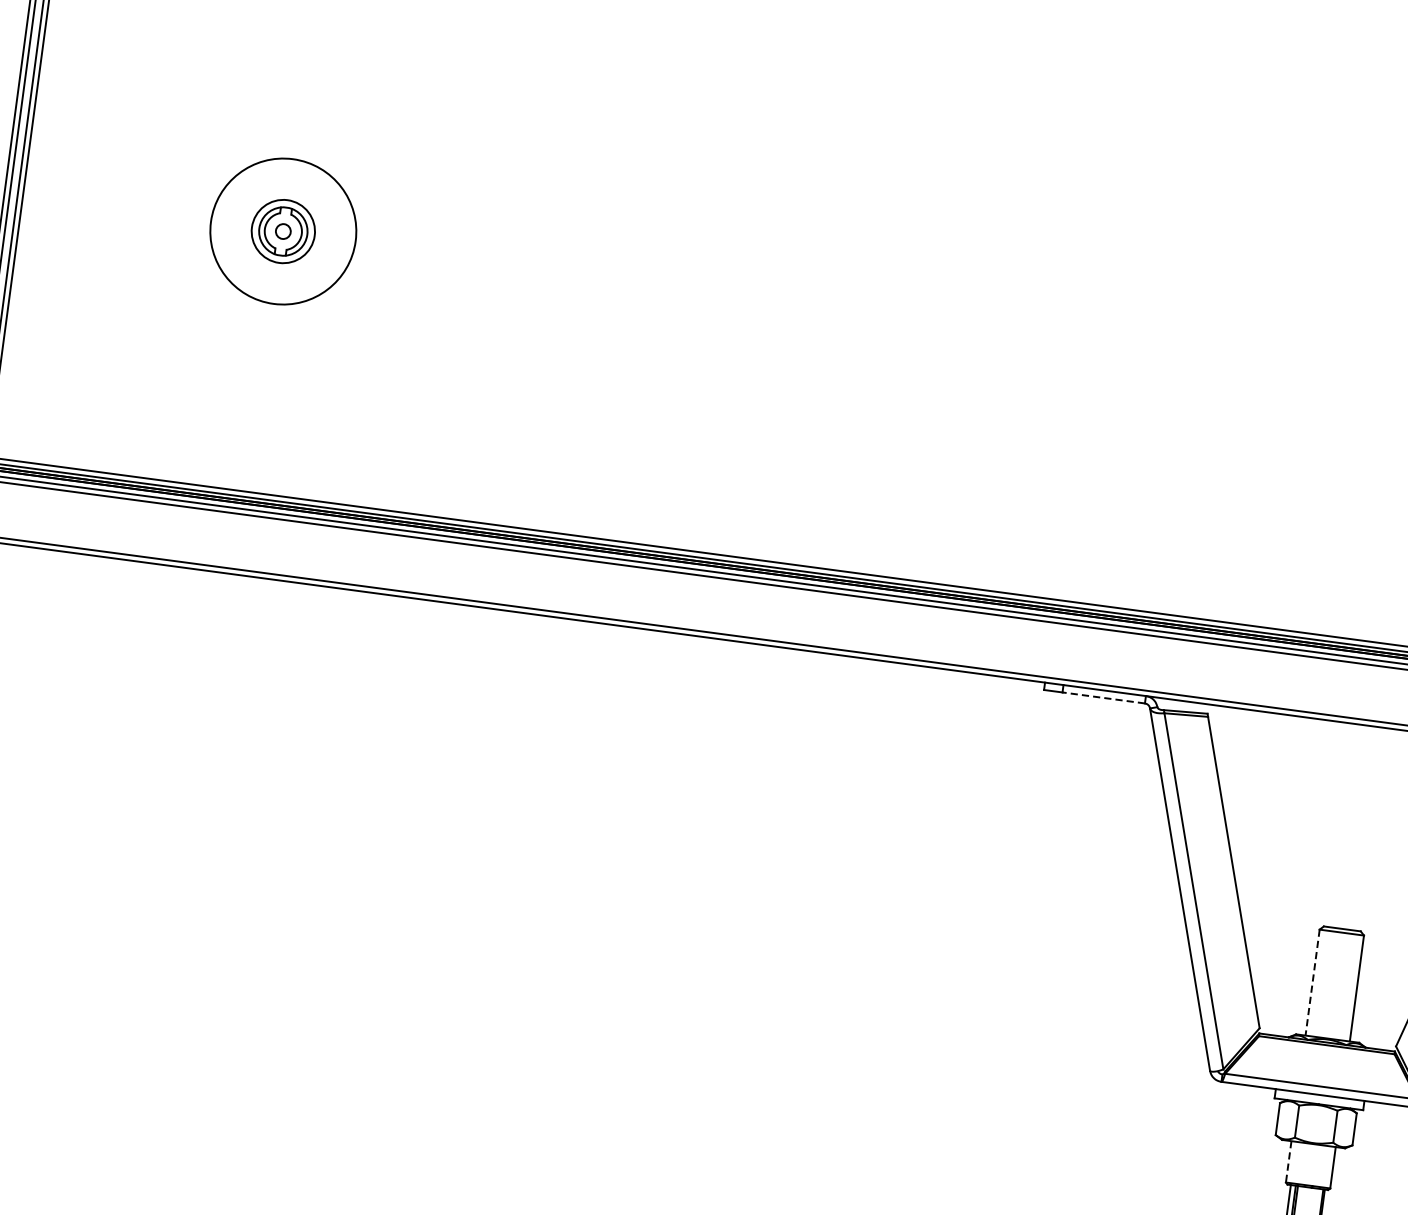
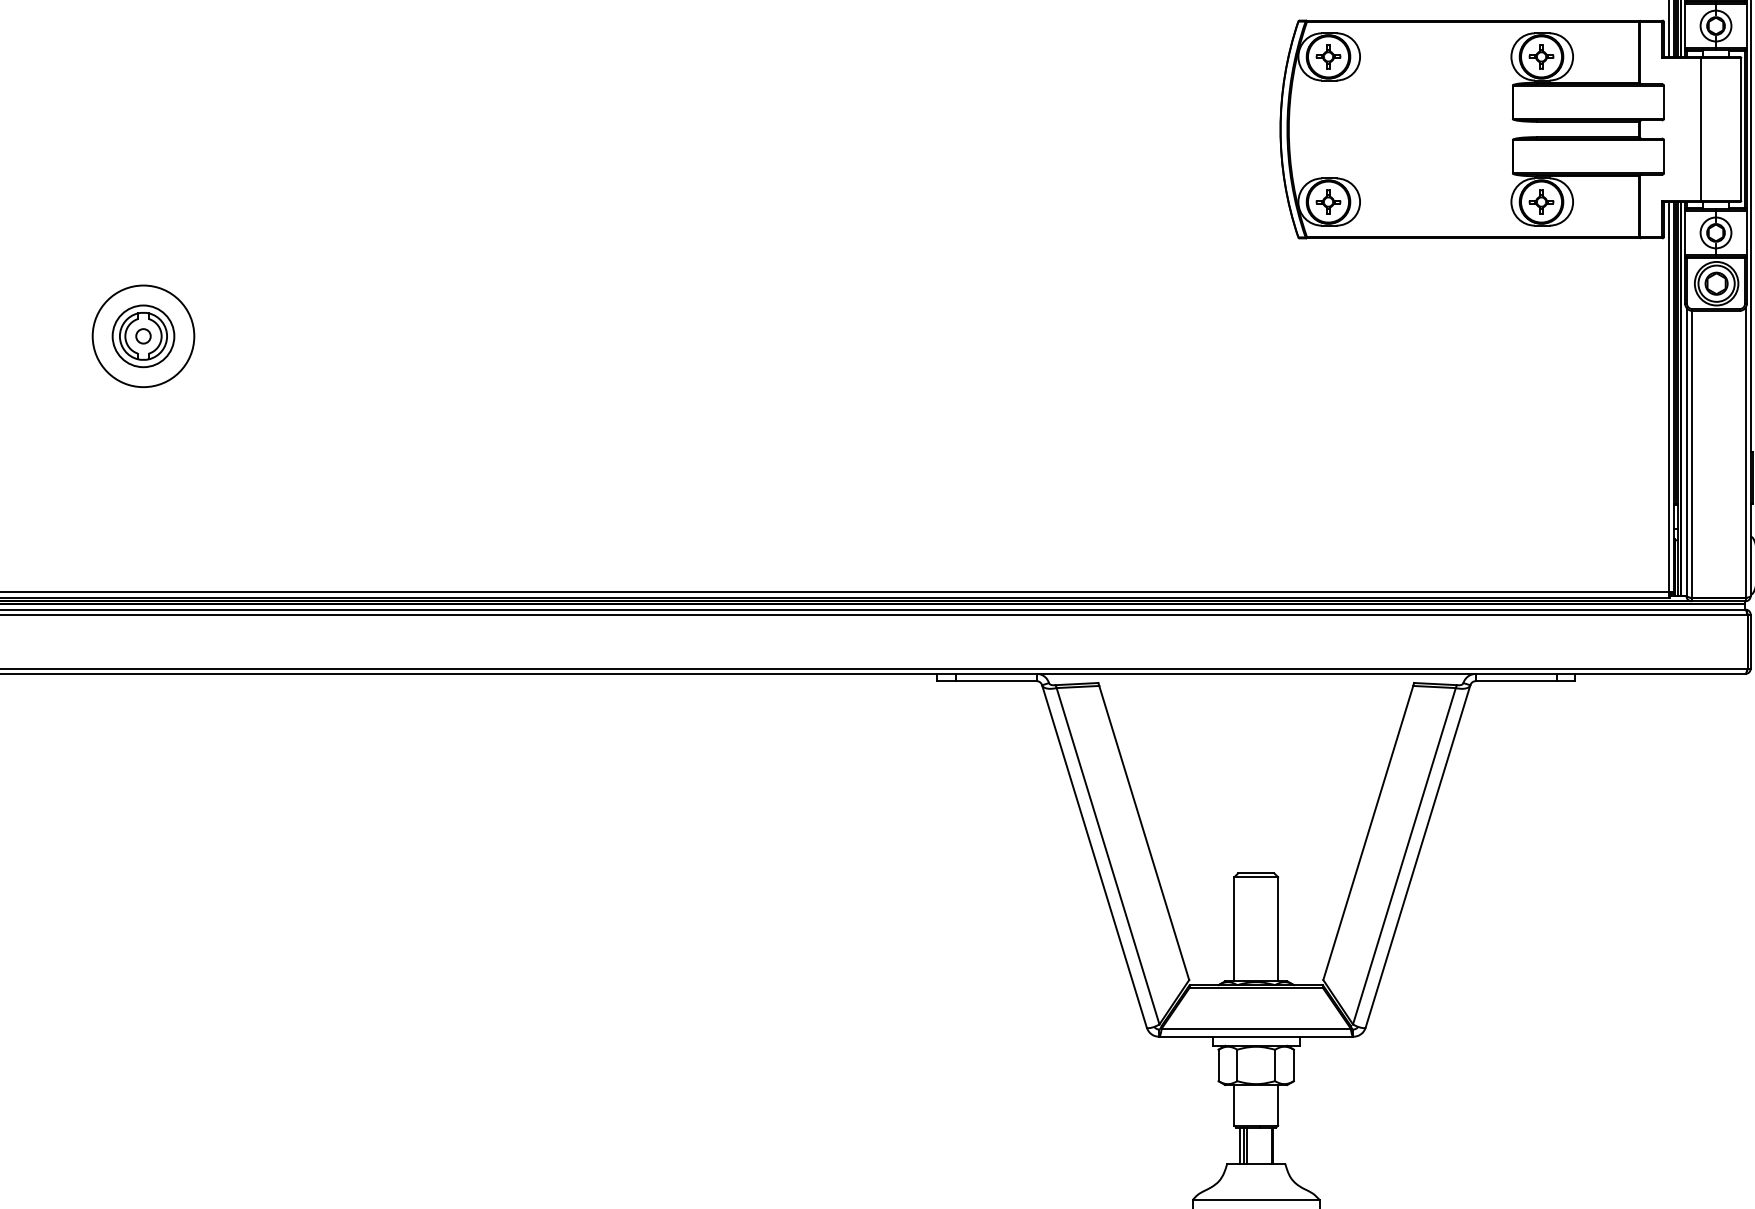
circle: (283, 231) -> (143, 336), size x0.71
line: (1104, 698) -> (996, 681), dashed -> solid
line: (1312, 982) -> (1234, 929), dashed -> solid
line: (1288, 1161) -> (1234, 1105), dashed -> solid

